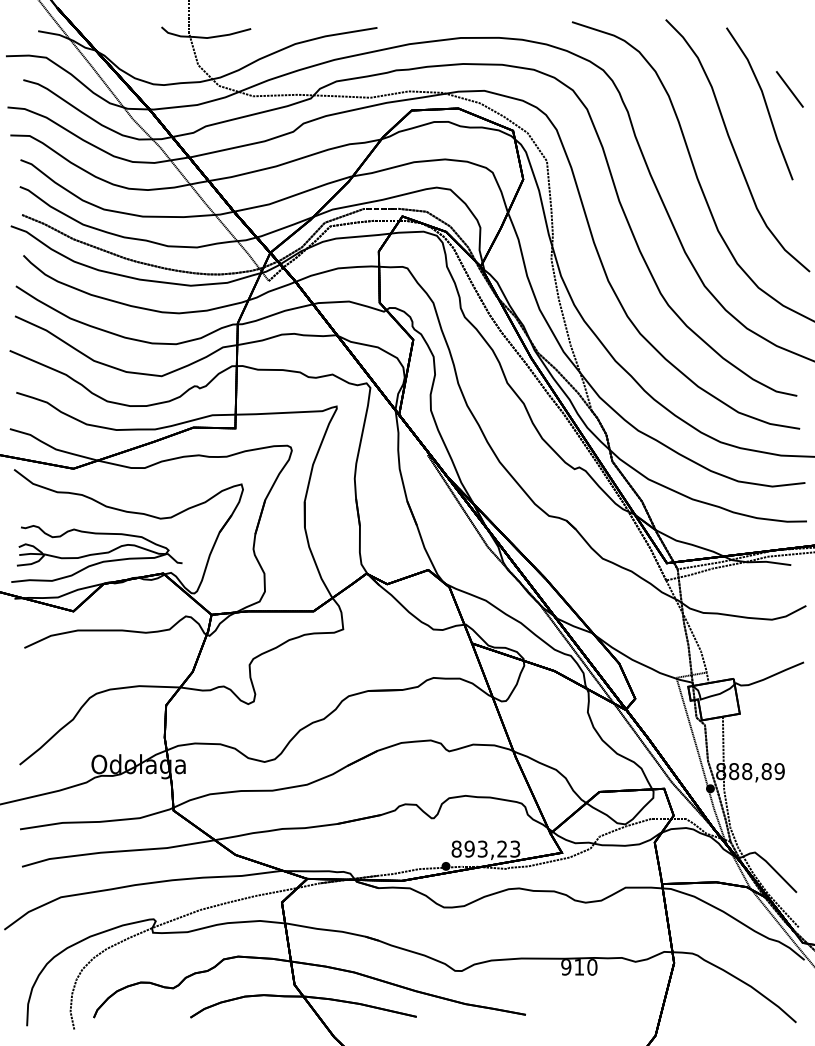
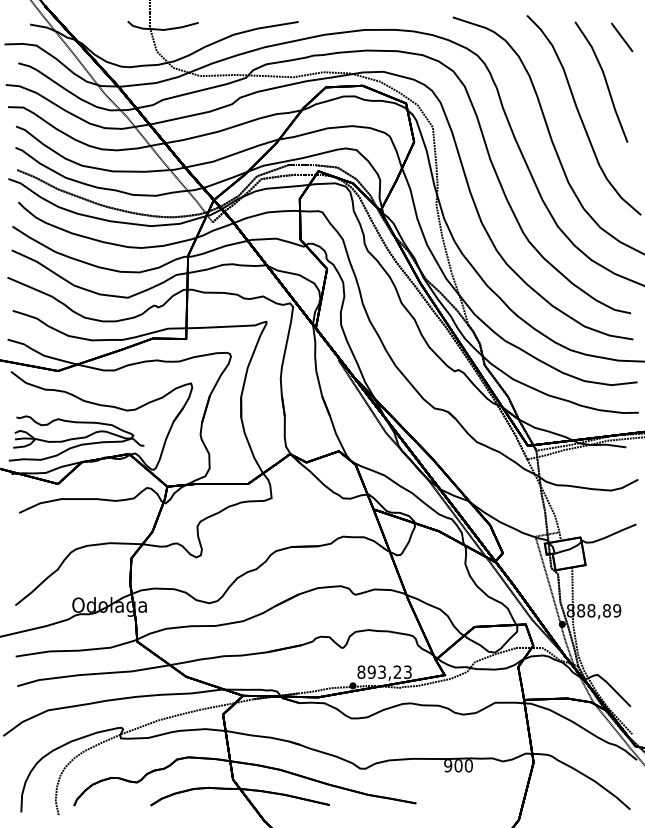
line: (789, 89) -> (621, 37), moved
text: (579, 967) -> (458, 765), 910 -> 900

